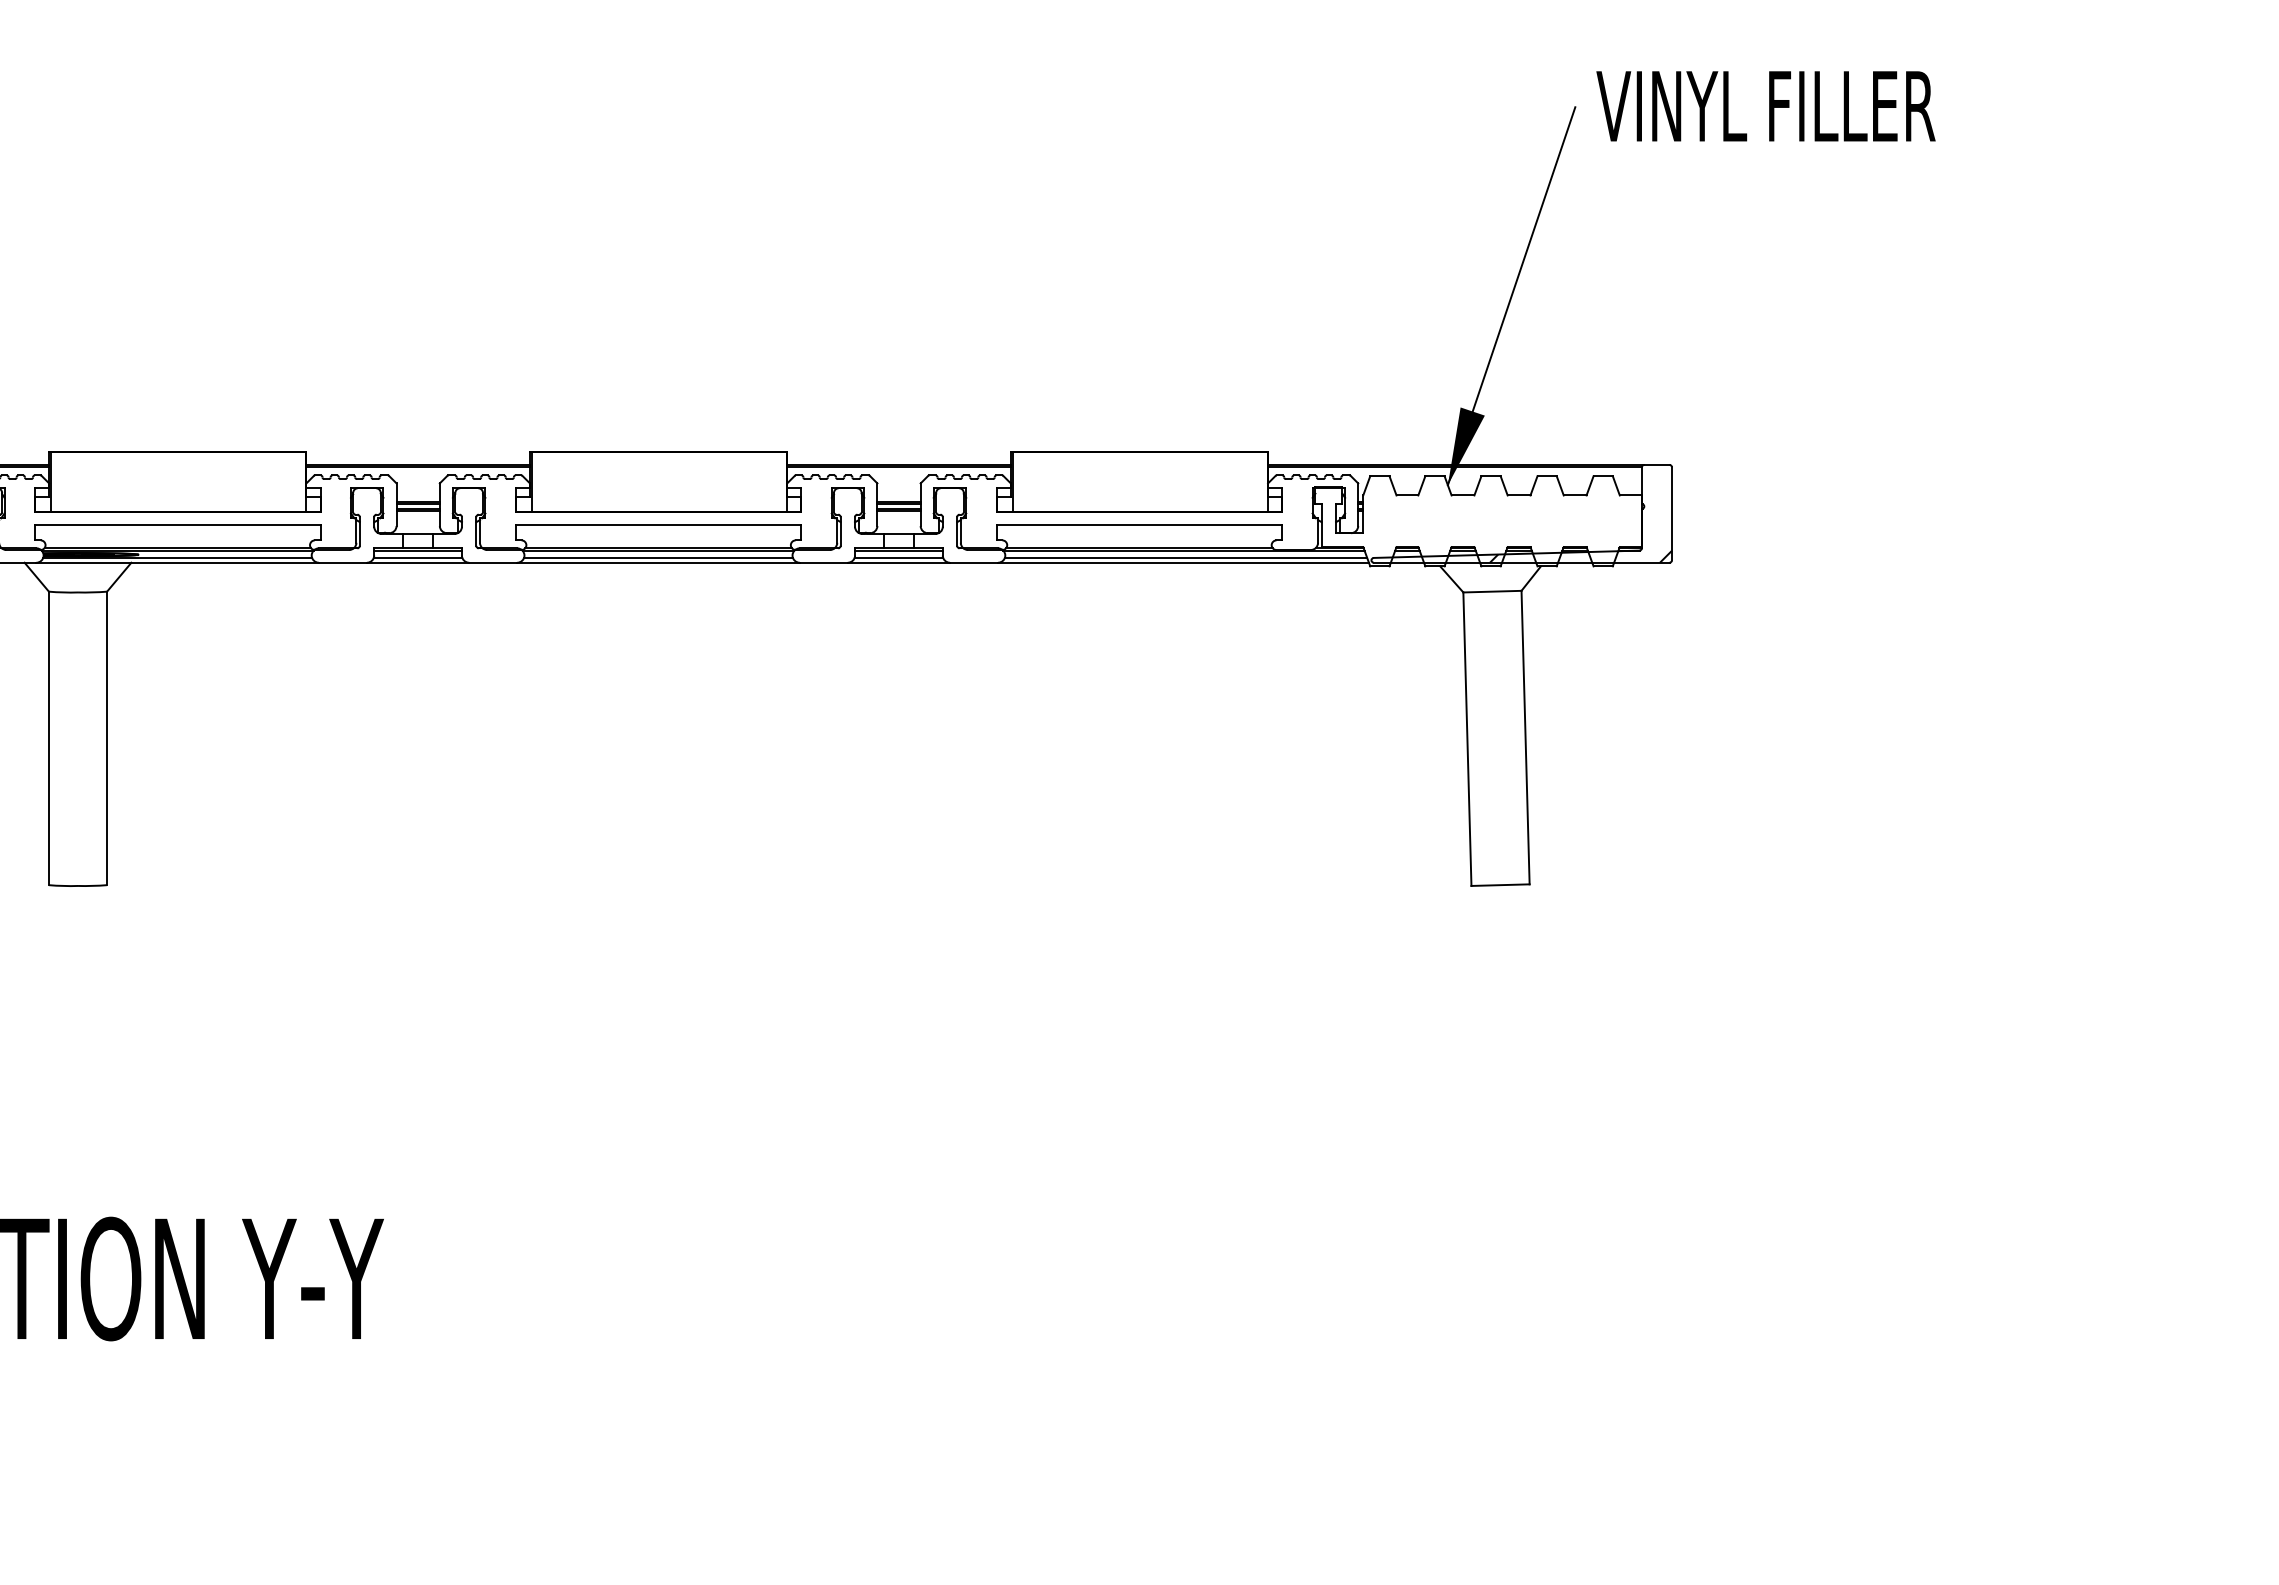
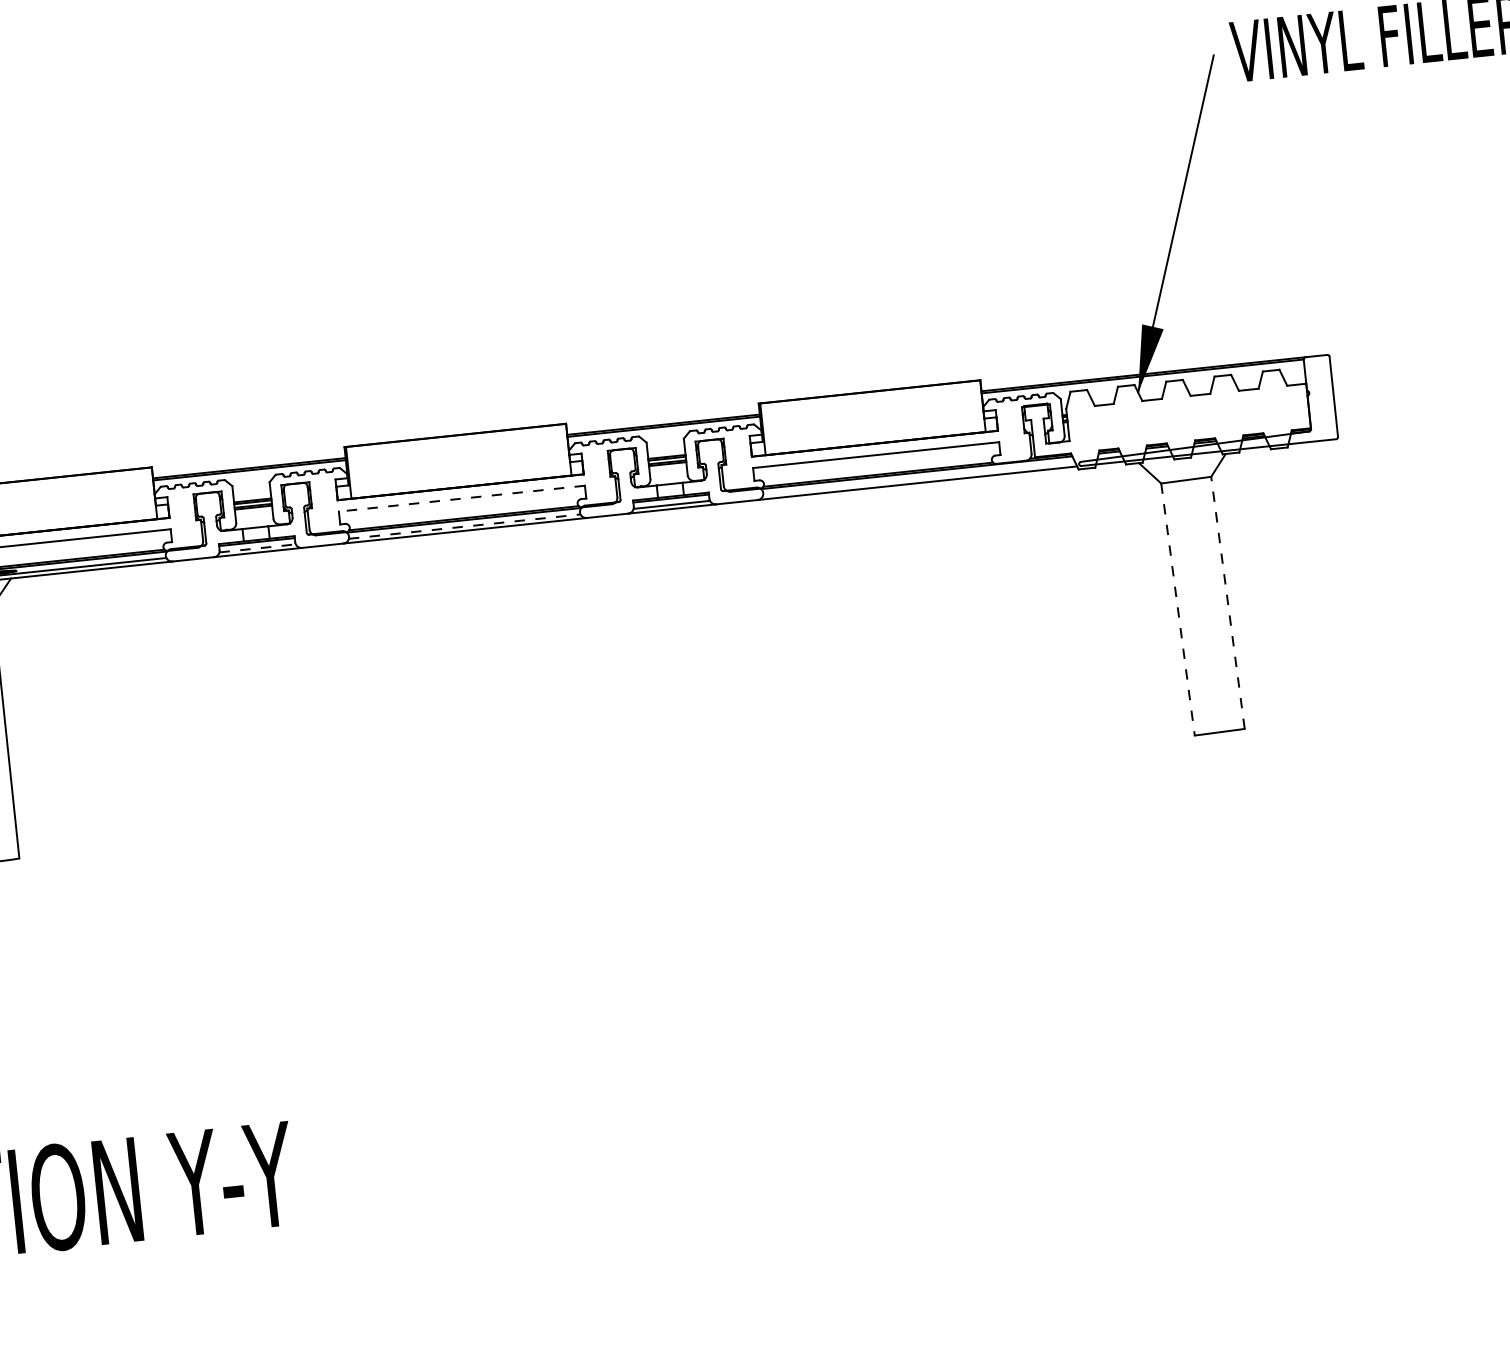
line: (658, 525) -> (461, 498), solid -> dashed
hatch: (1580, 556) -> (1258, 441), removed
line: (418, 557) -> (257, 547), solid -> dashed
line: (659, 557) -> (465, 526), solid -> dashed
line: (1185, 557) -> (918, 478), removed
line: (1525, 737) -> (1227, 602), solid -> dashed
line: (1467, 739) -> (1178, 609), solid -> dashed

